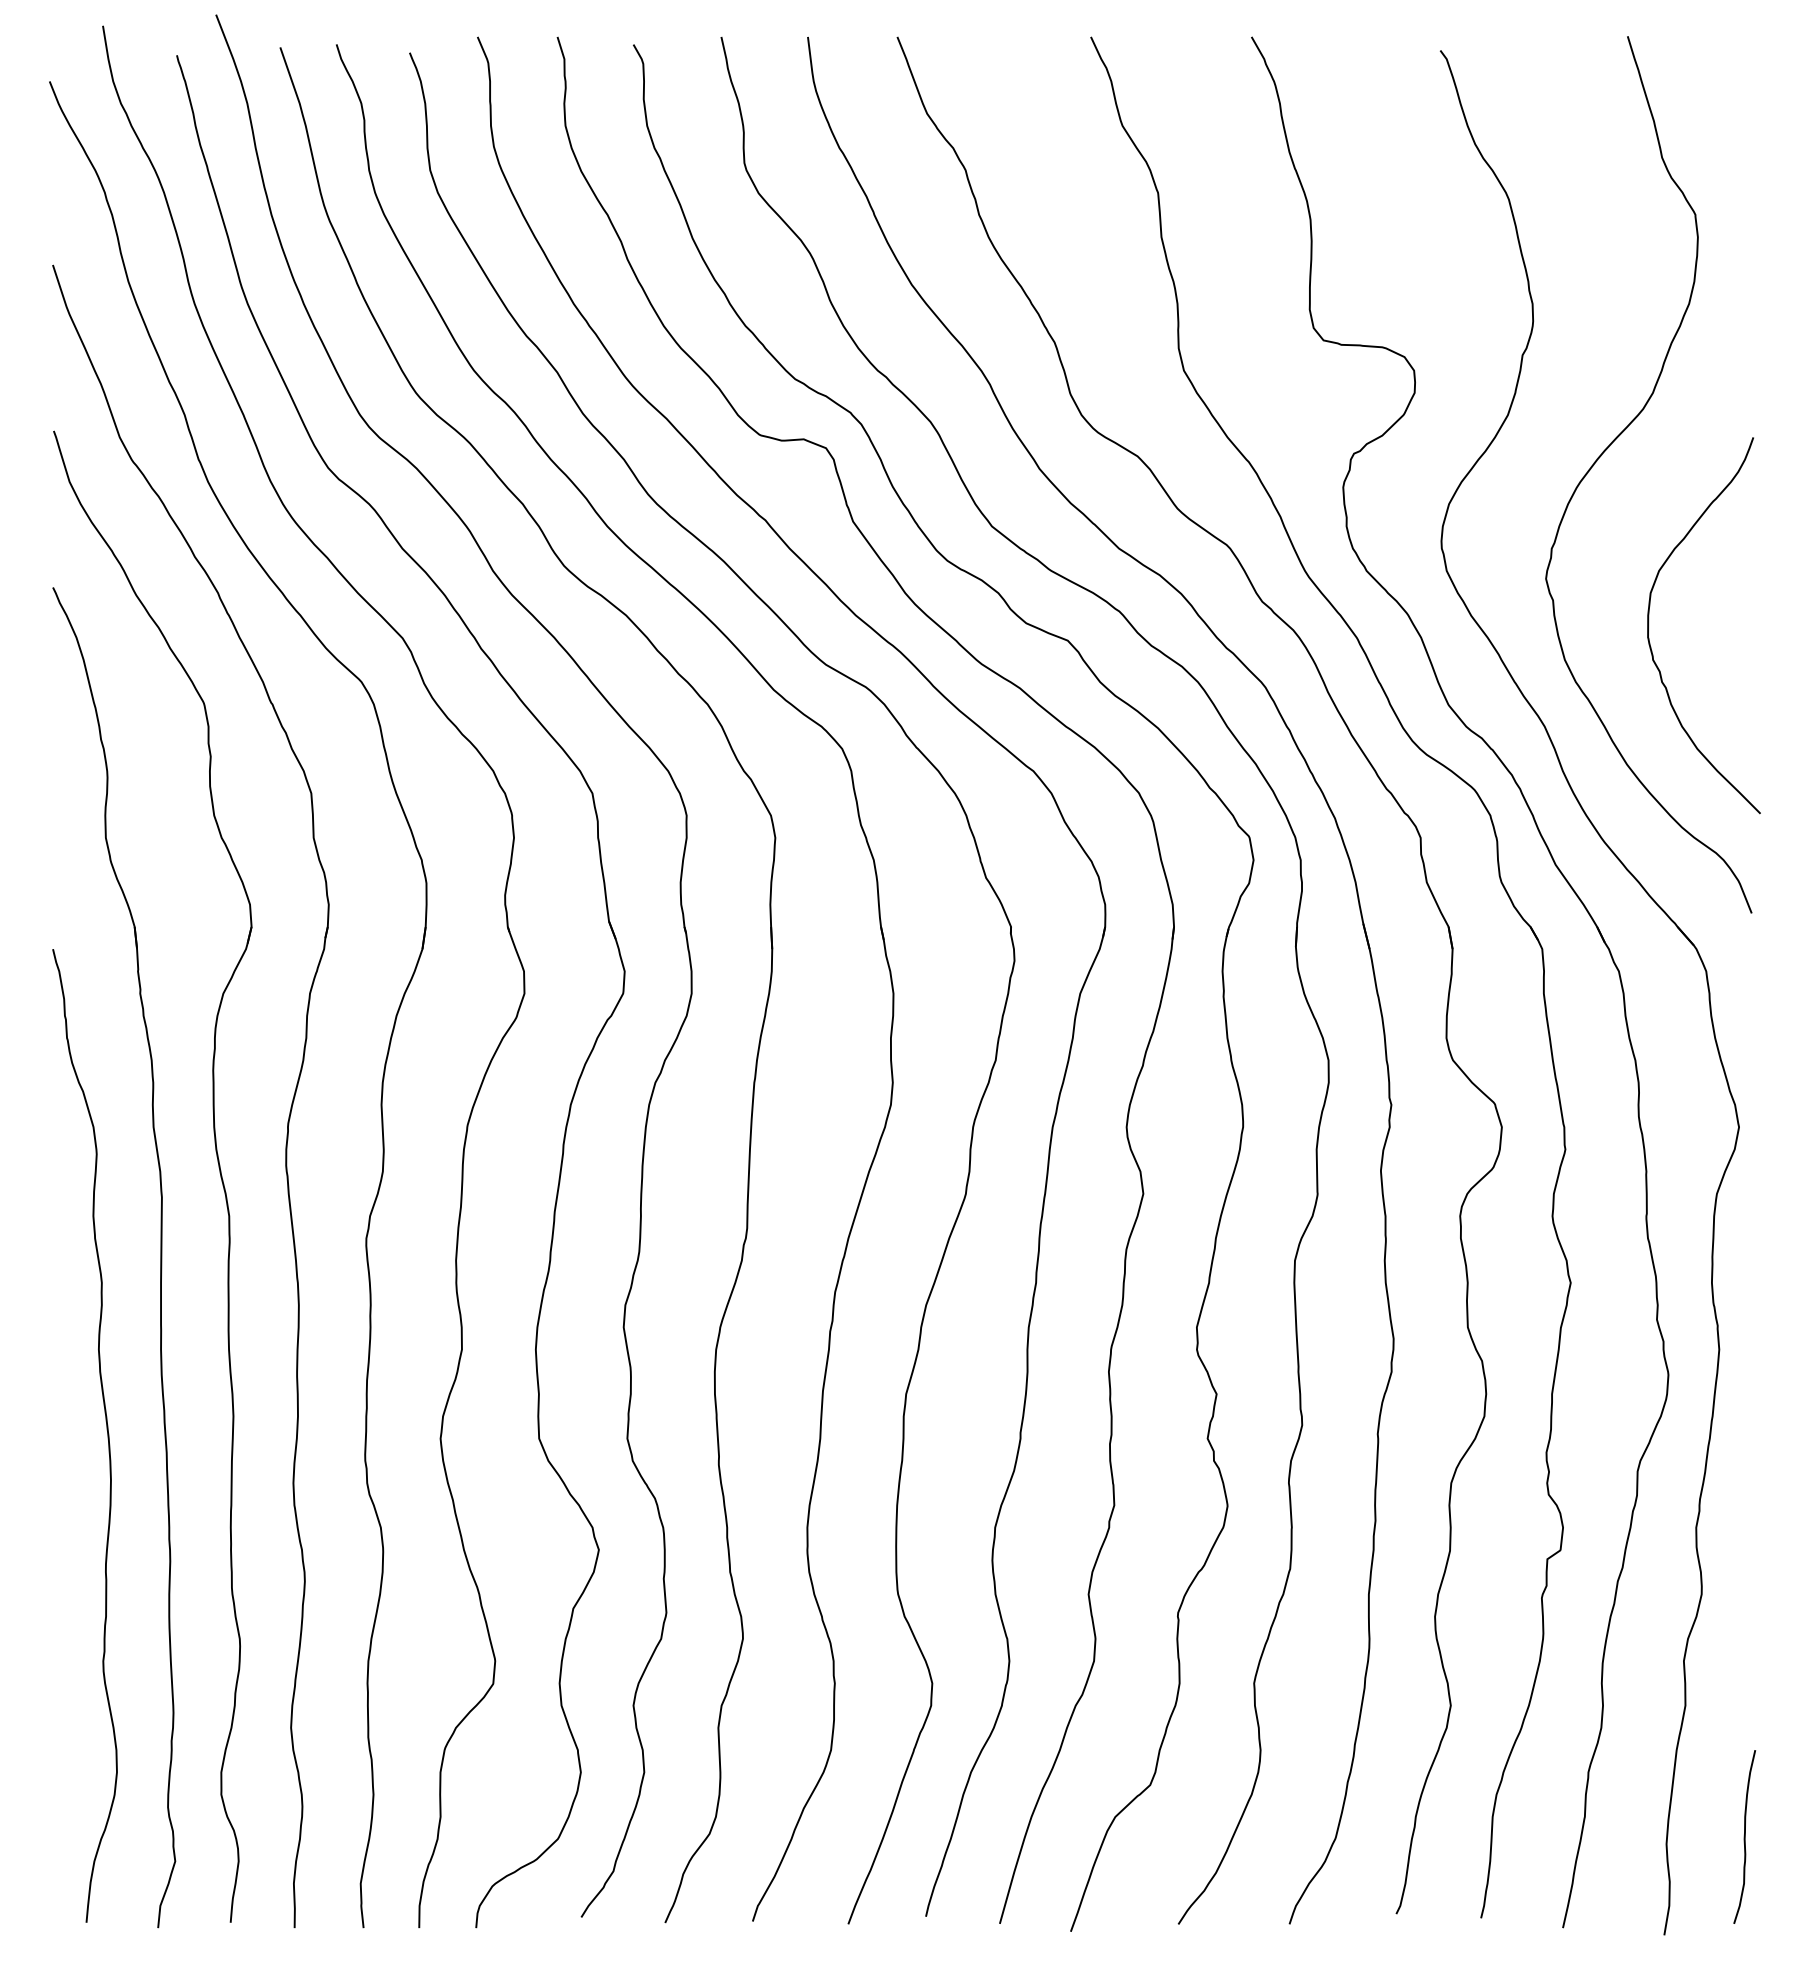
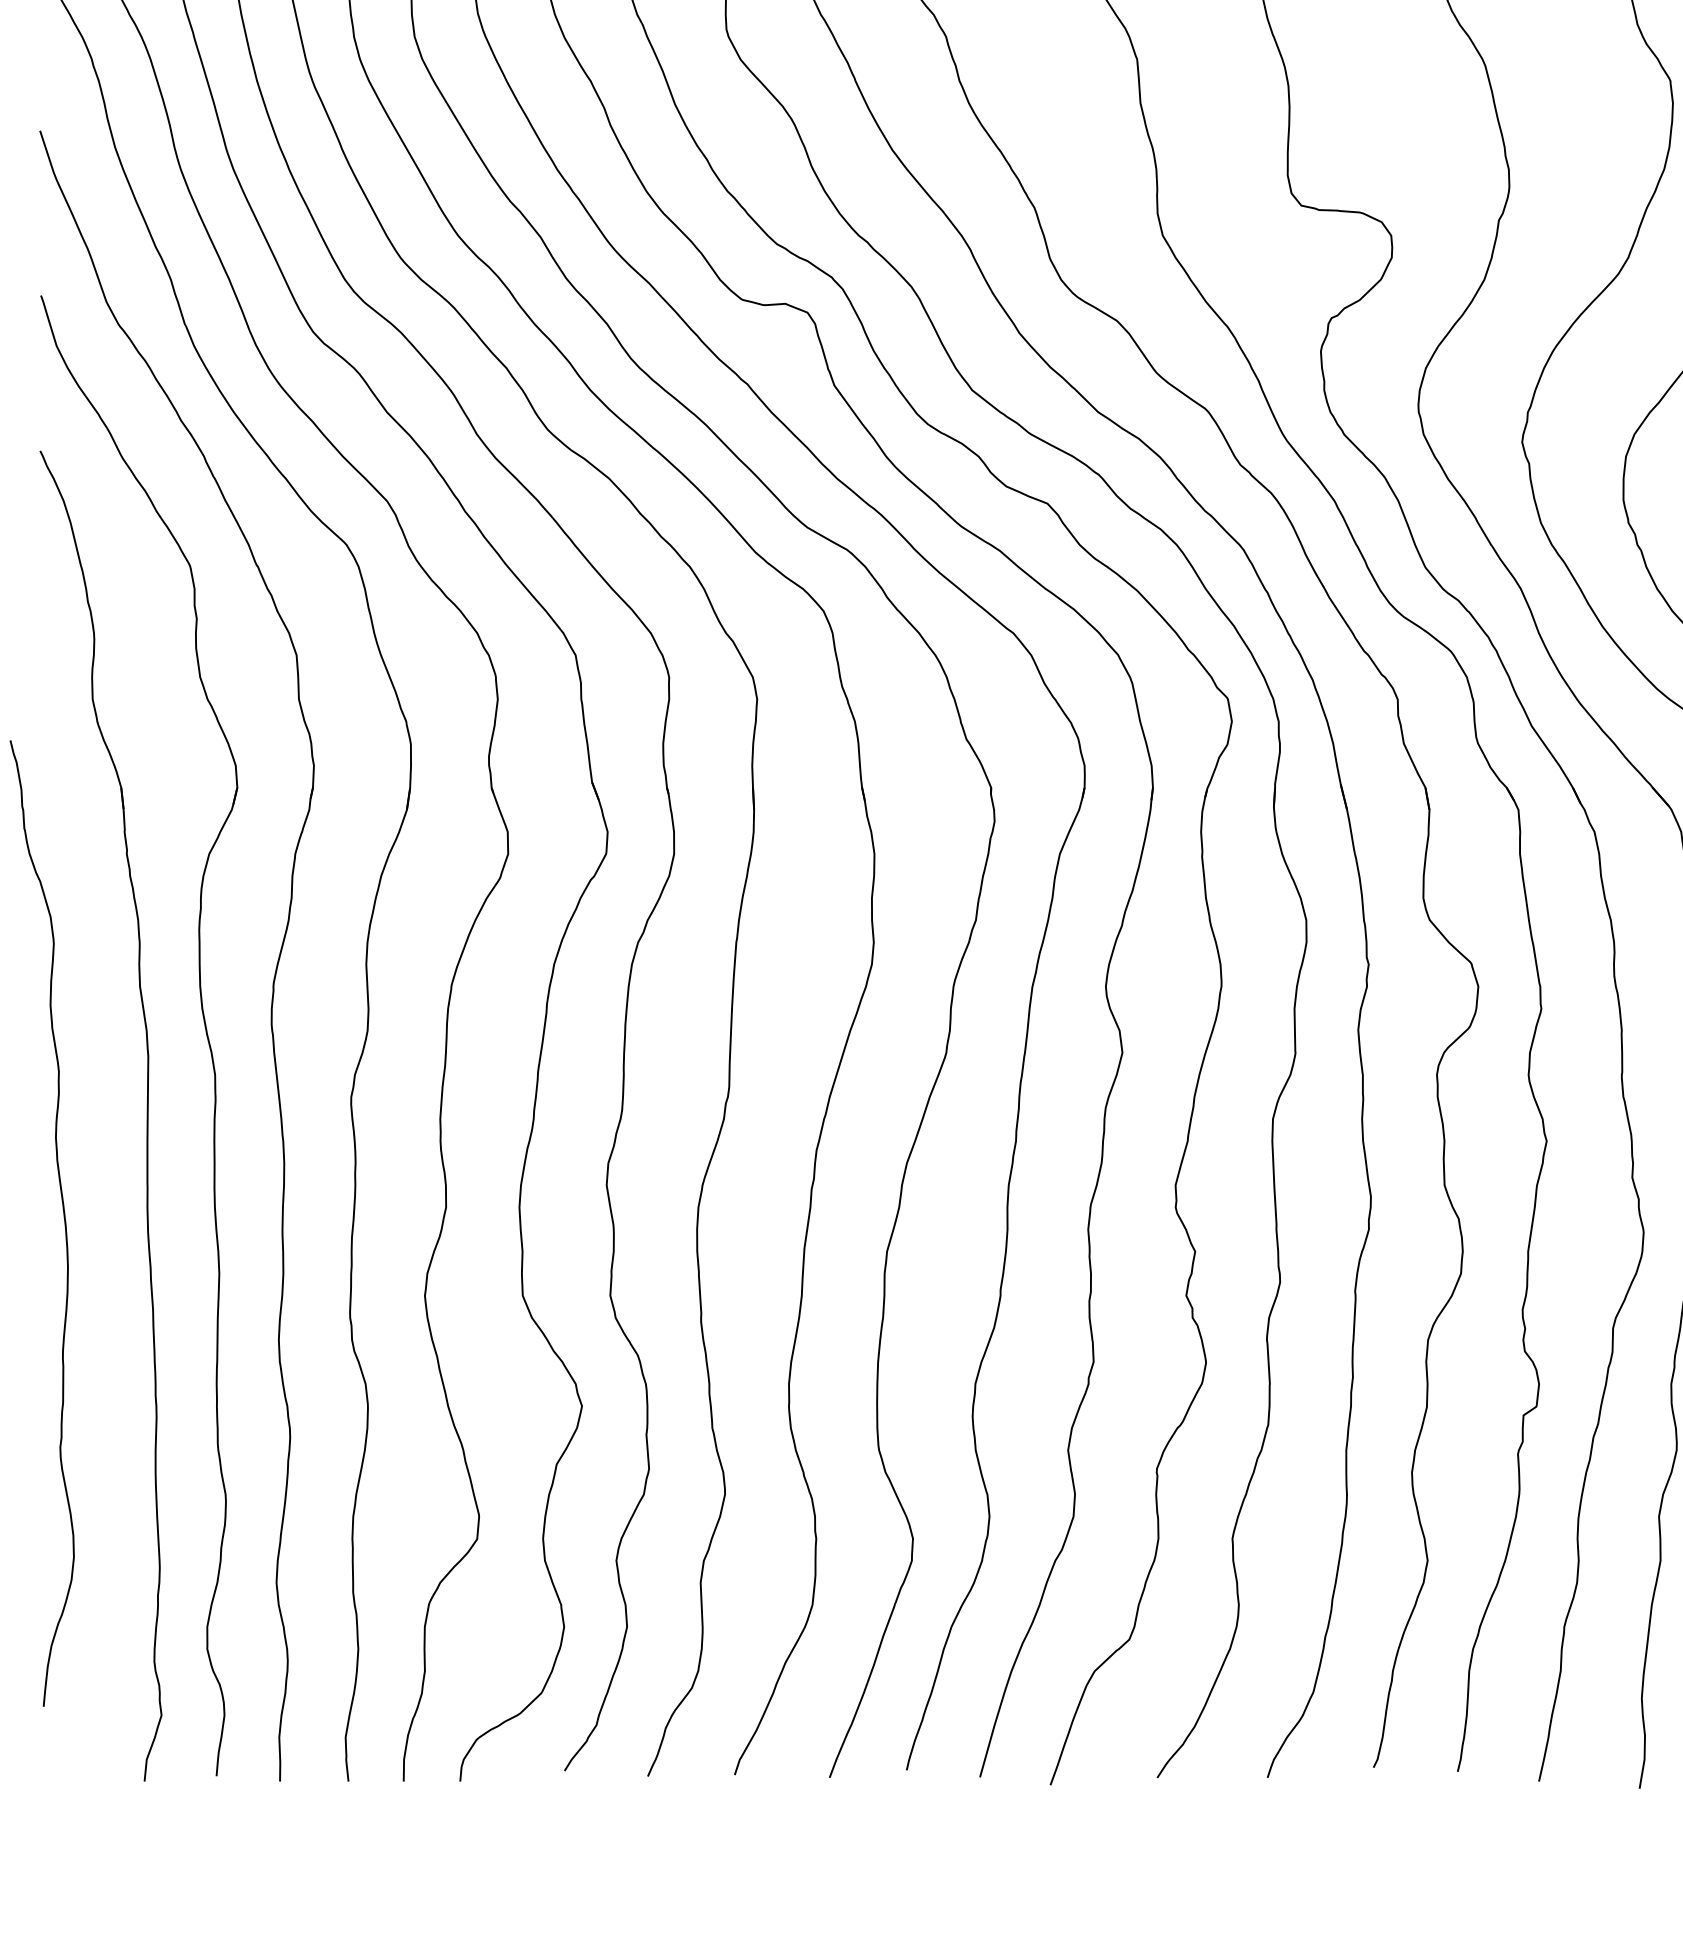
curve: (106, 1430) -> (63, 1218), moved

